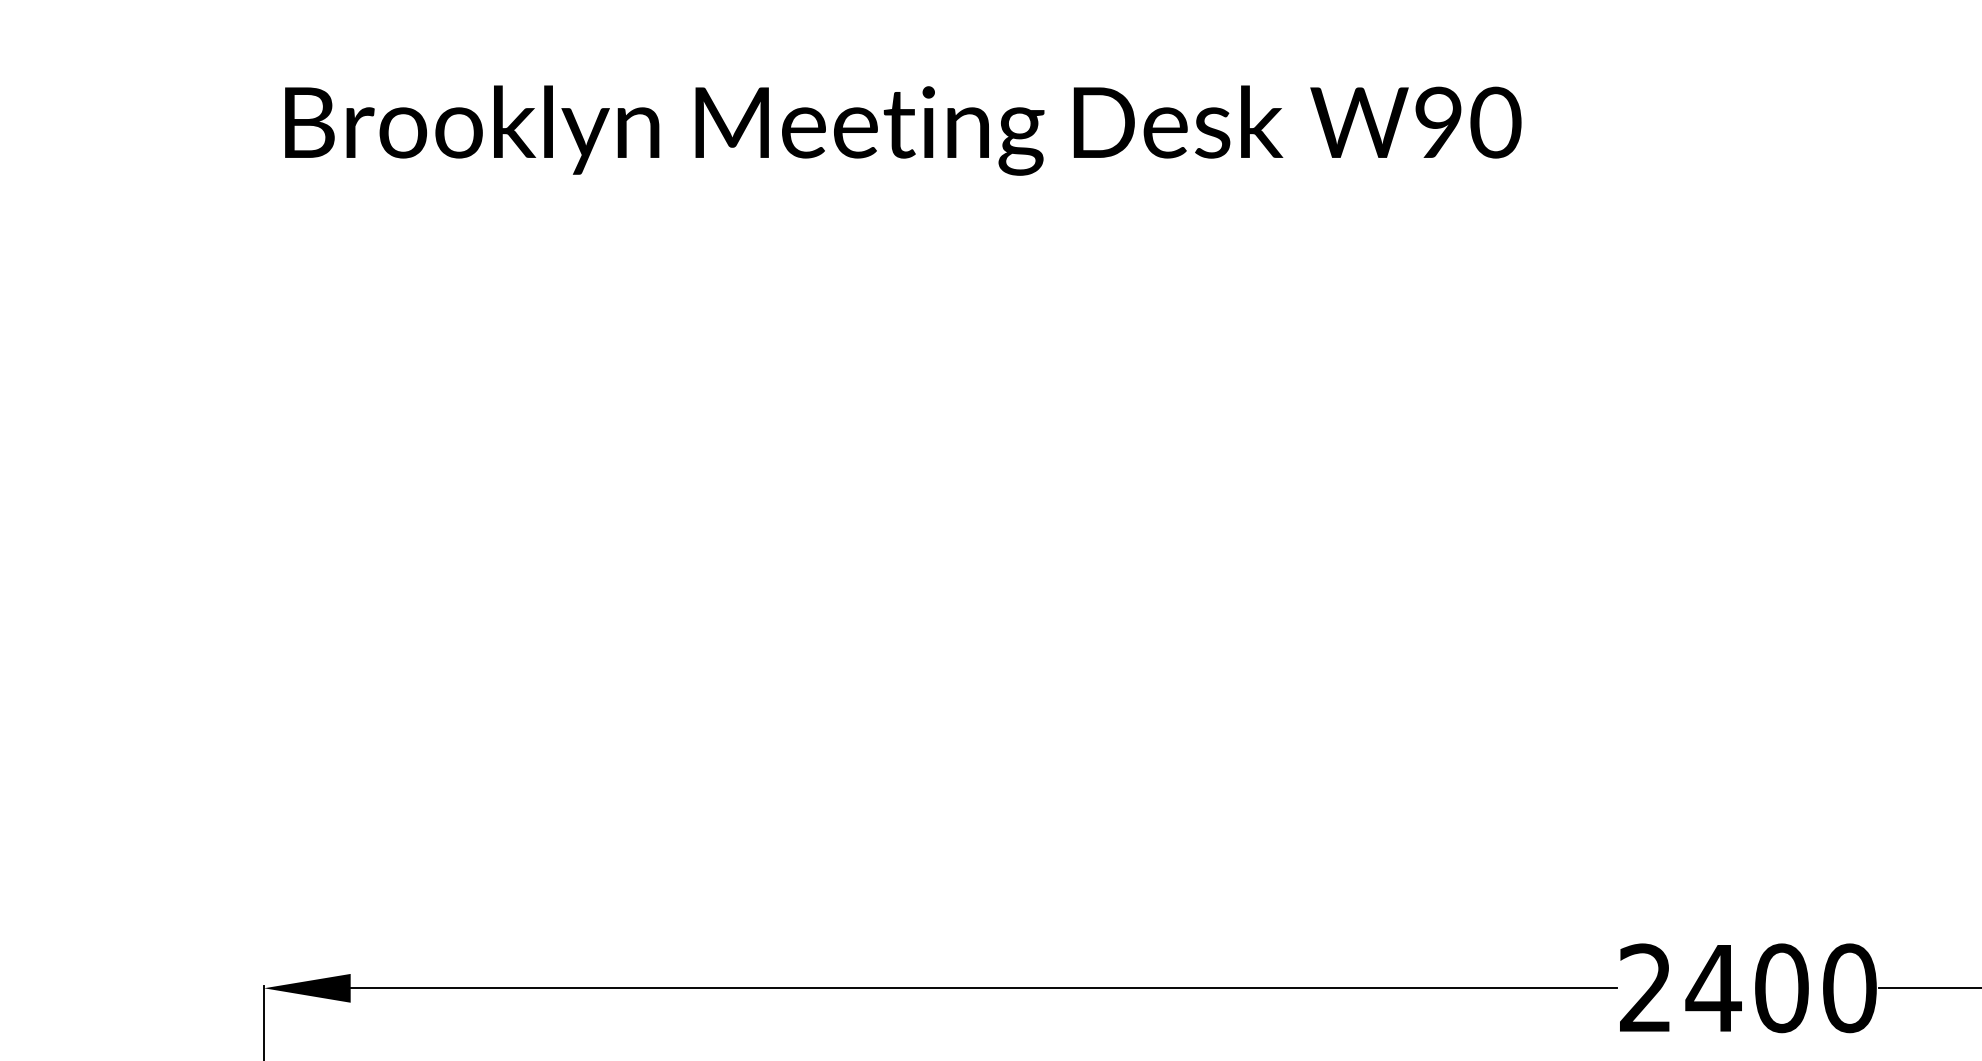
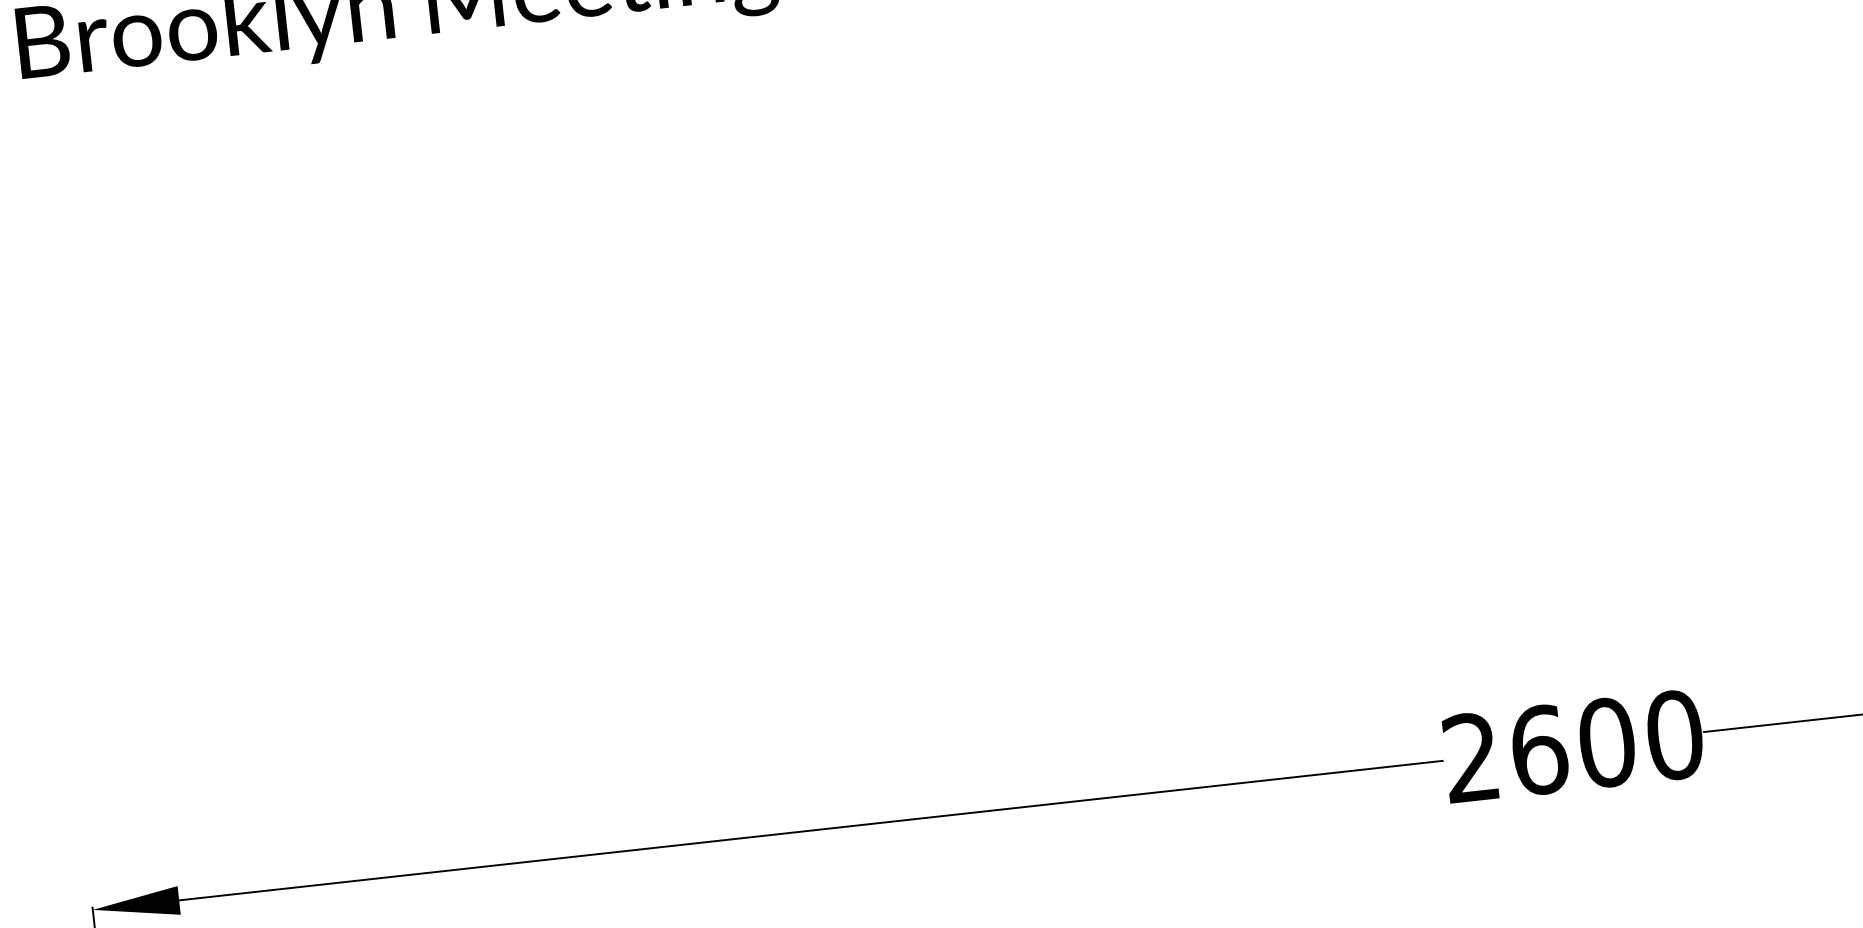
text: (1713, 988) -> (1538, 750), 2400 -> 2600

